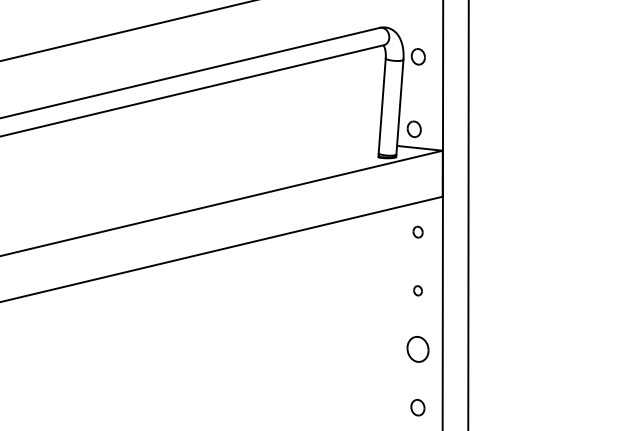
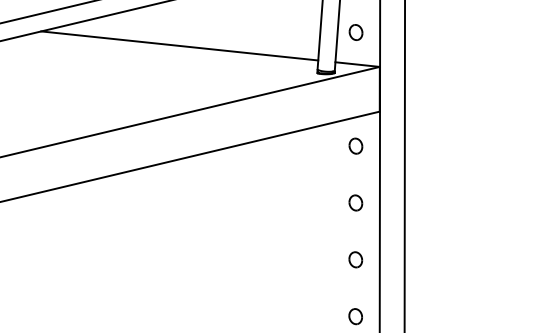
part: (413, 128) -> (355, 31), moved
line: (236, 129) -> (179, 46), added
part: (417, 231) -> (355, 145), size x1.43
part: (417, 290) -> (355, 202), size x1.67
part: (417, 348) -> (355, 259), size x0.62

